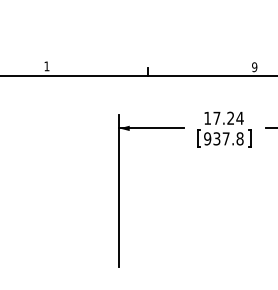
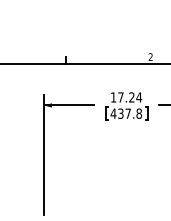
text: (254, 67) -> (150, 57), 9 -> 2
text: (207, 138) -> (113, 113), 937.8 -> 437.8

